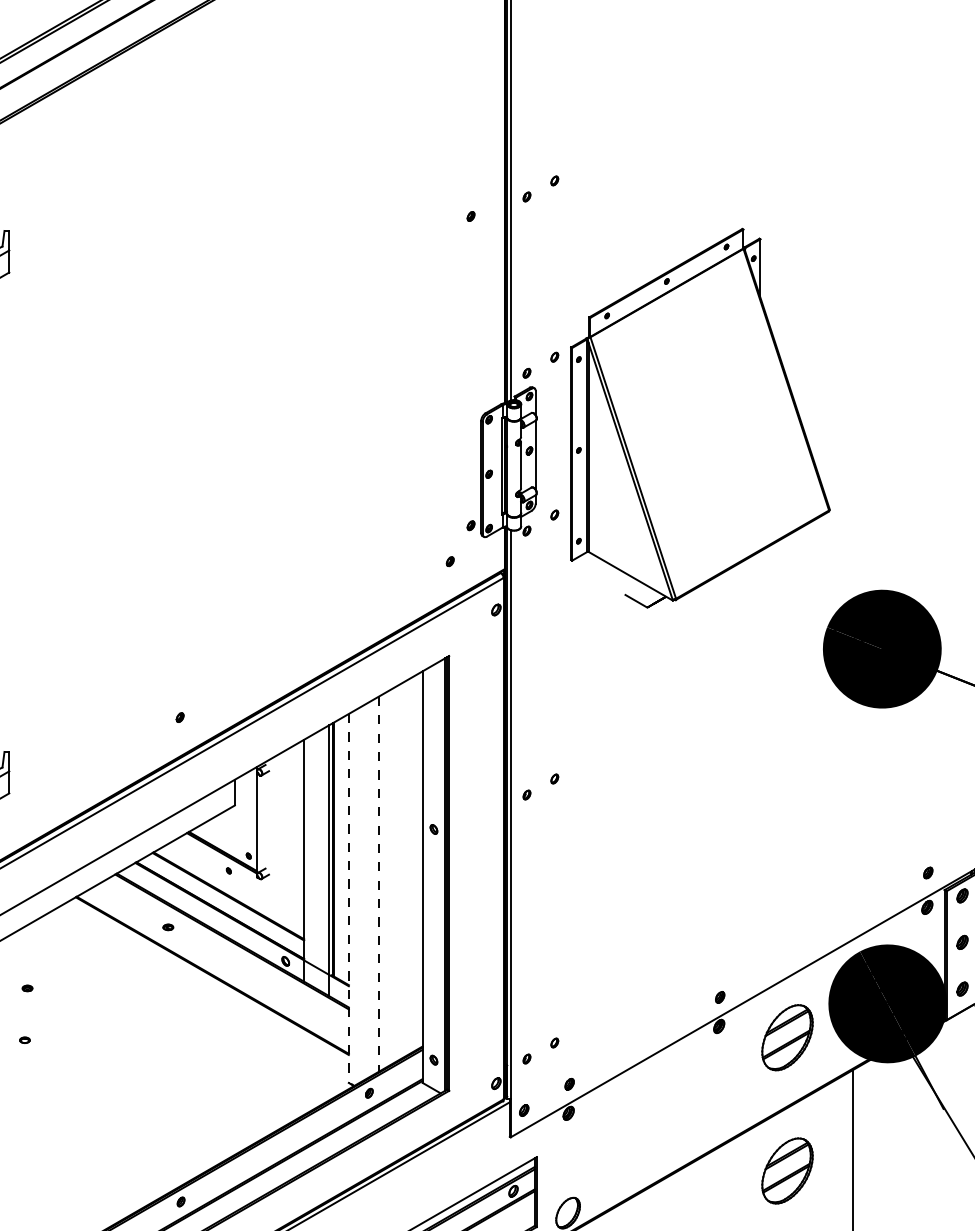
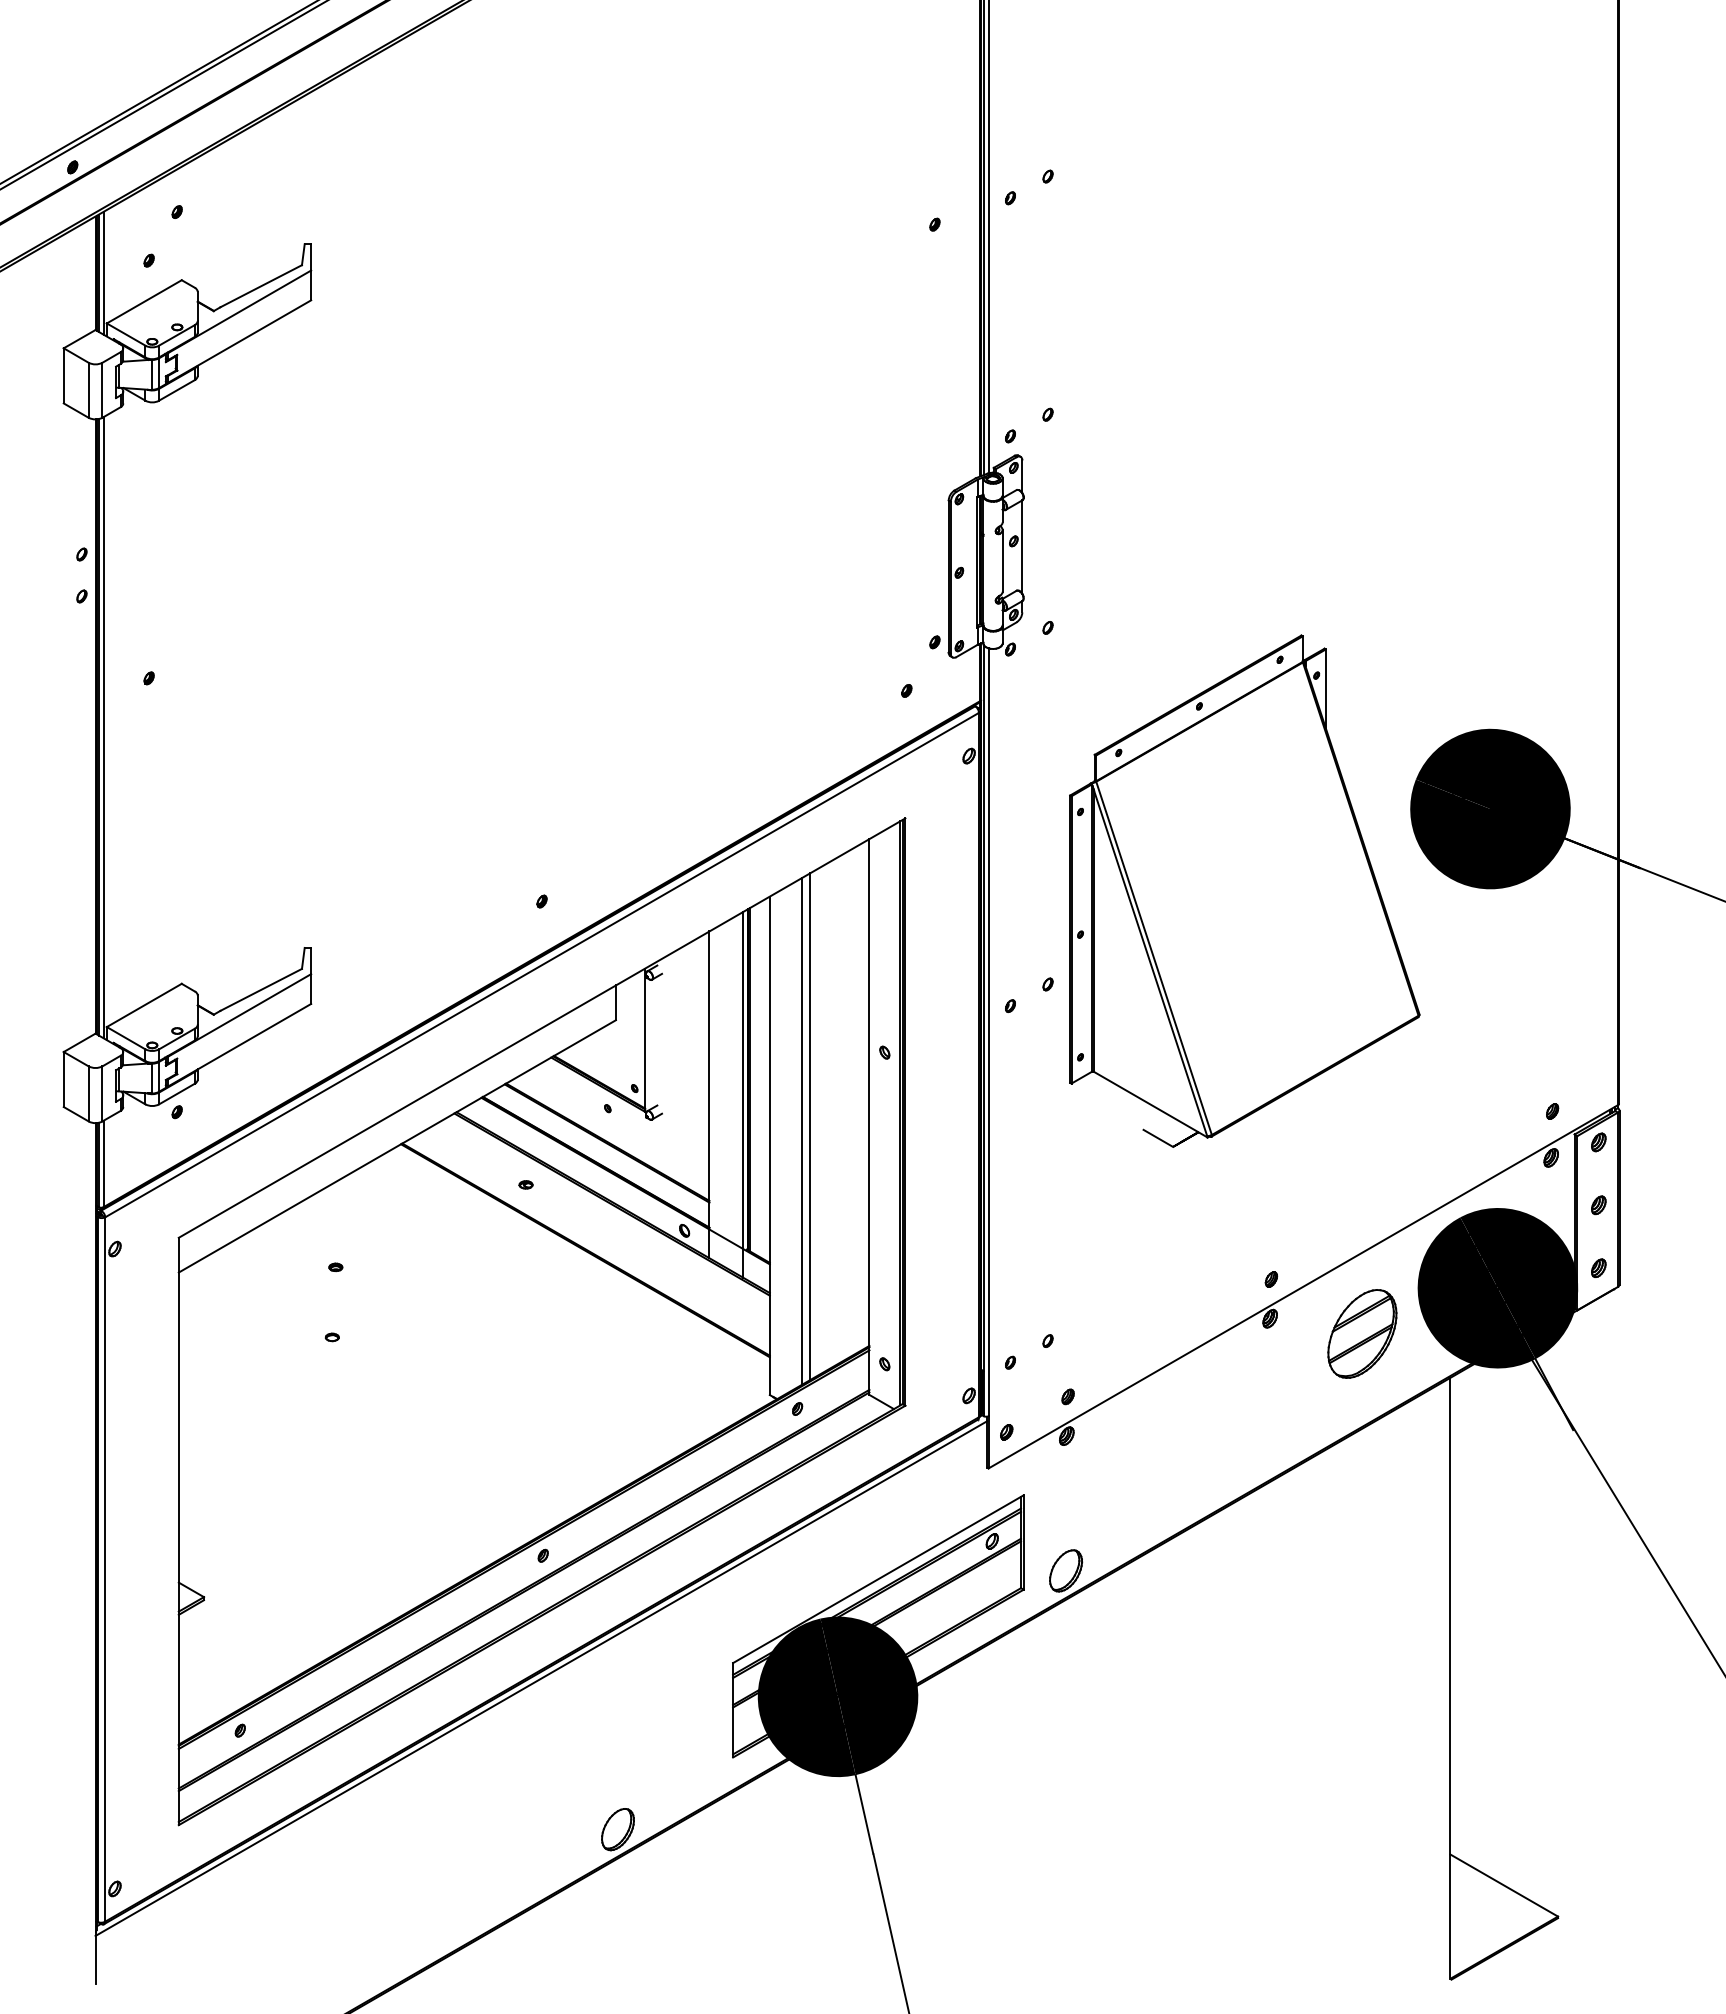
part: (700, 417) -> (1244, 890), moved
line: (378, 884) -> (810, 1127), dashed -> solid
line: (373, 887) -> (802, 1130), added
line: (348, 898) -> (769, 1146), dashed -> solid
part: (787, 1170) -> (1362, 1513), removed

